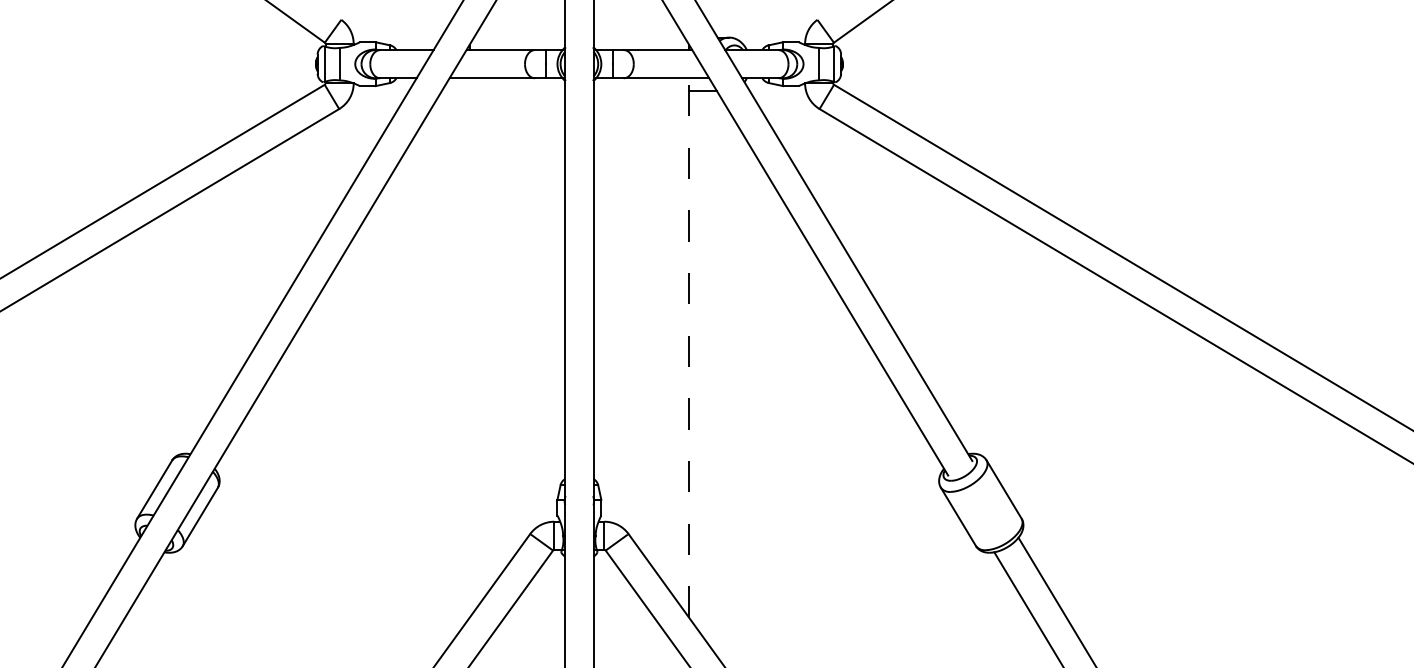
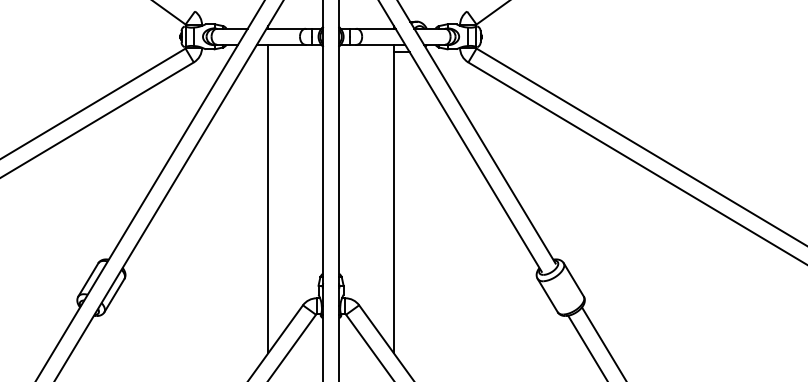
line: (469, 347) -> (268, 198), added
line: (688, 347) -> (393, 198), dashed -> solid

